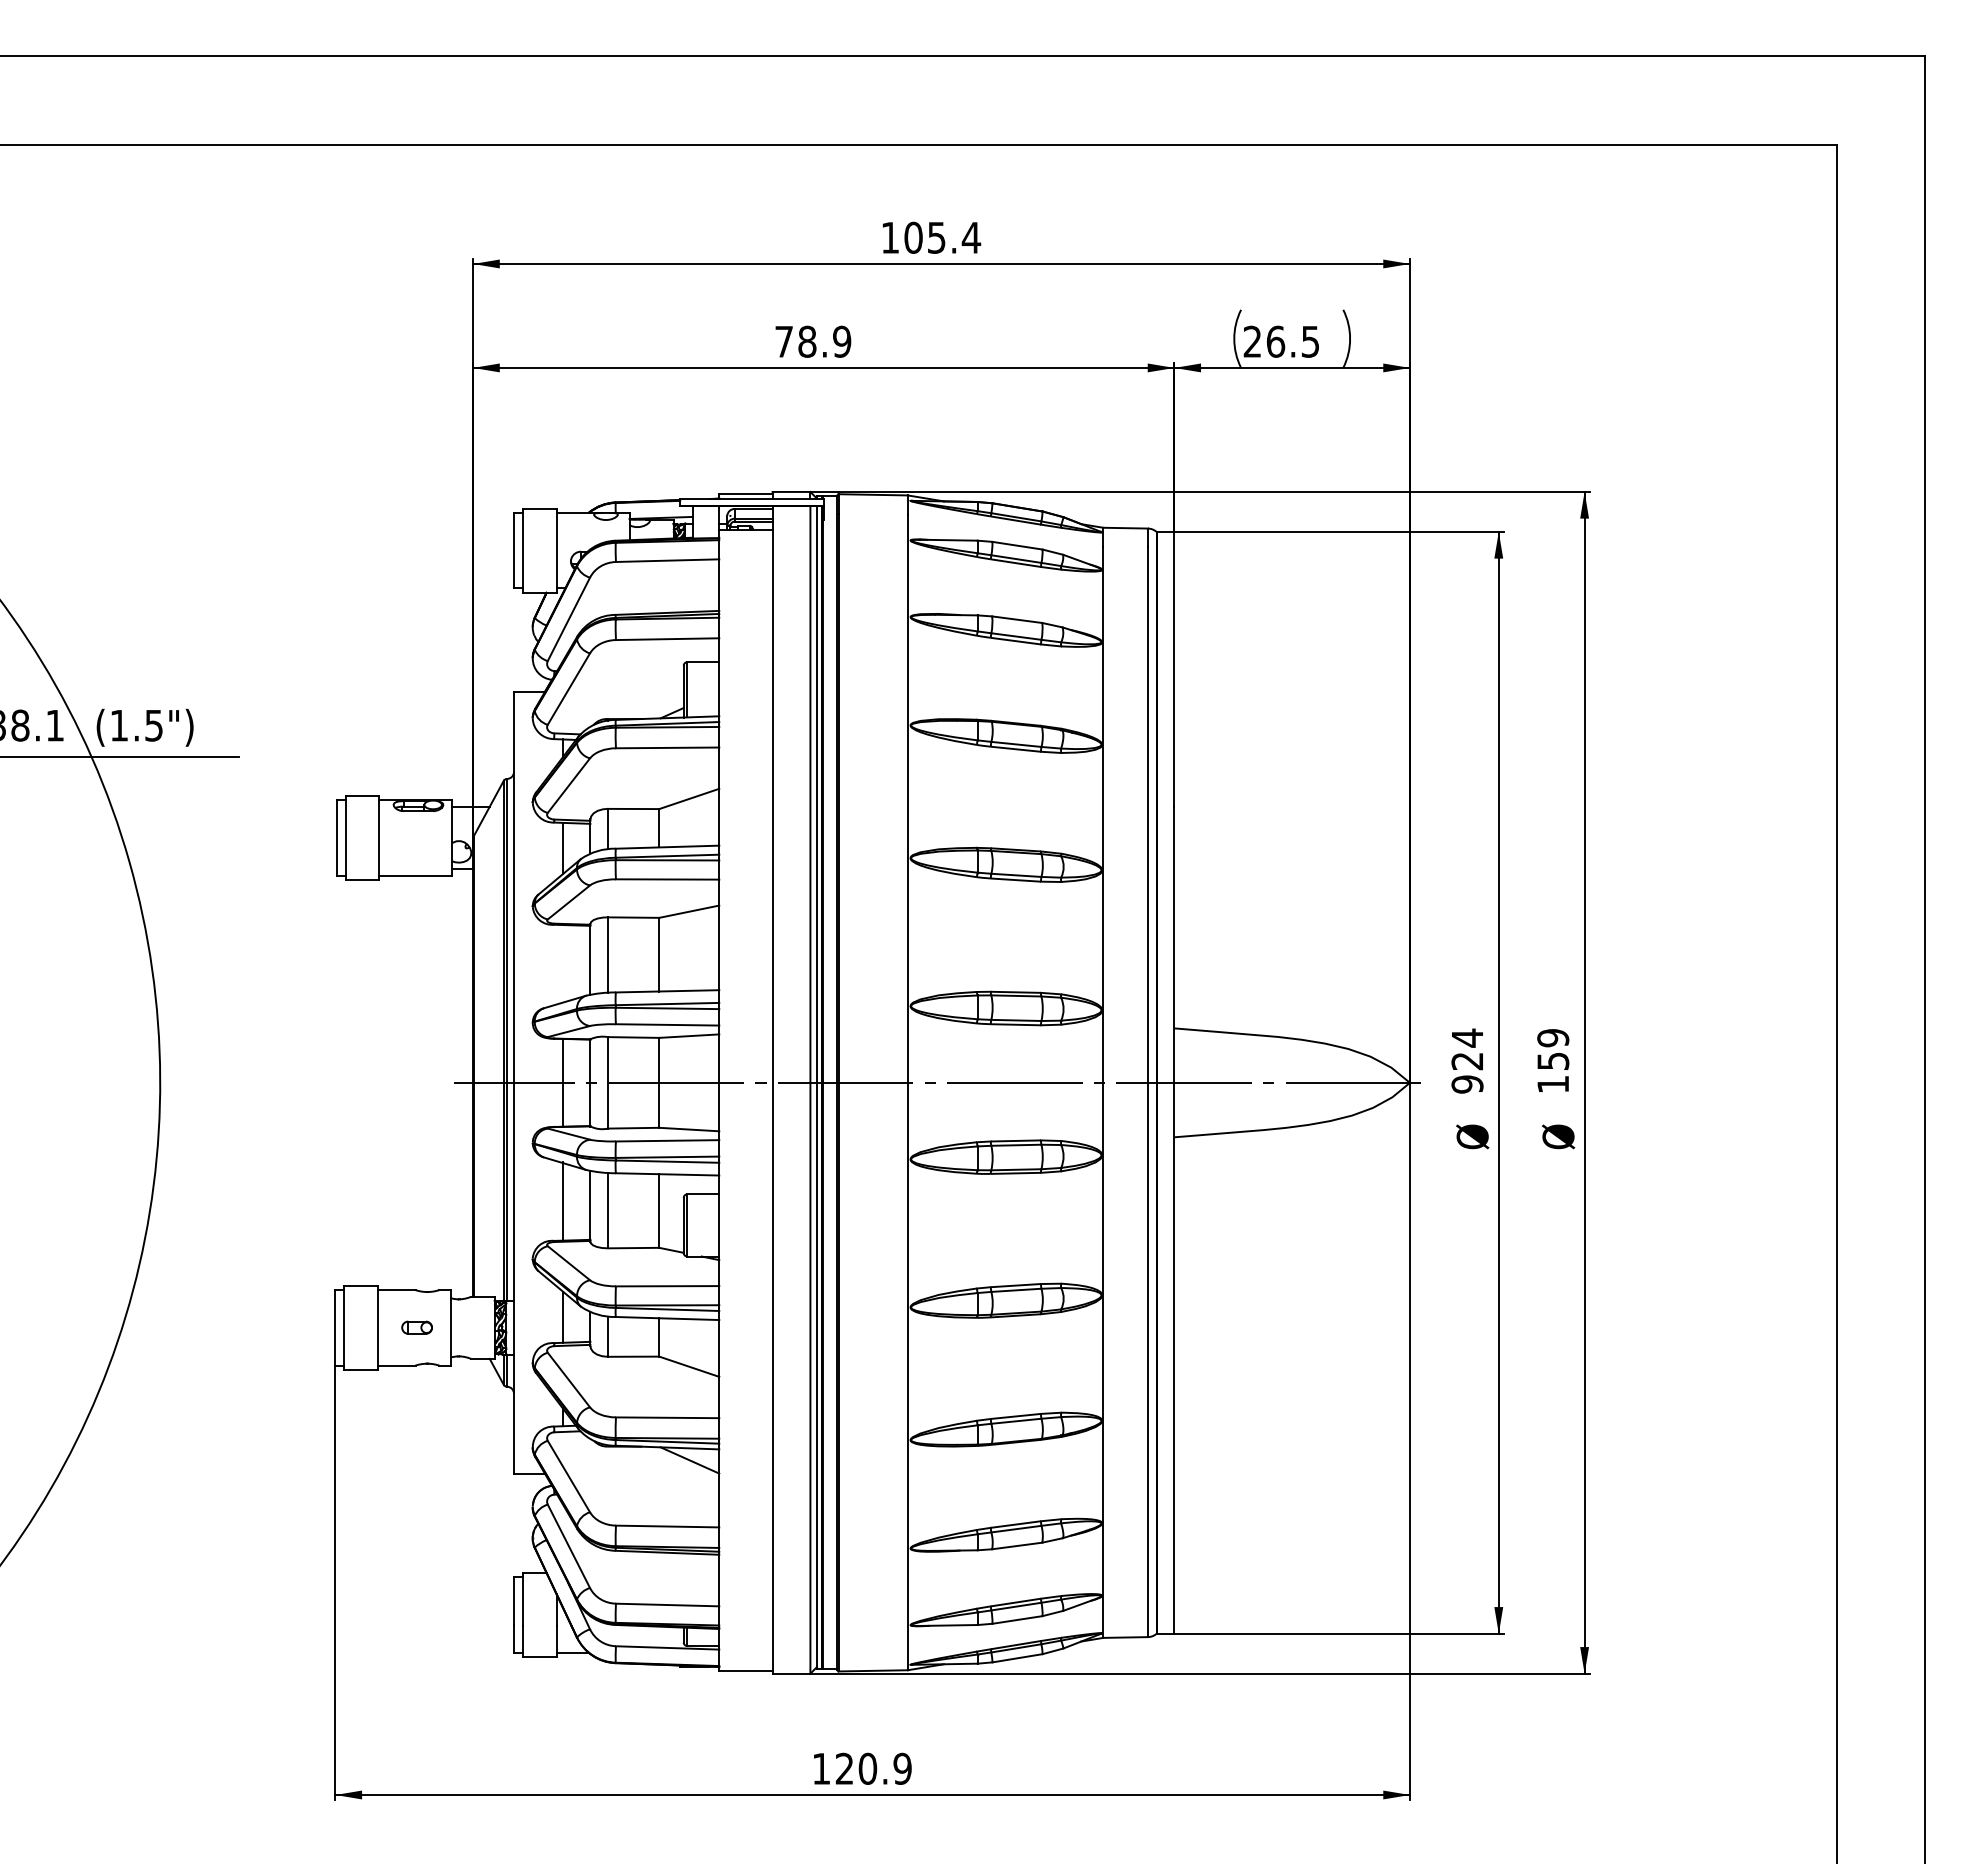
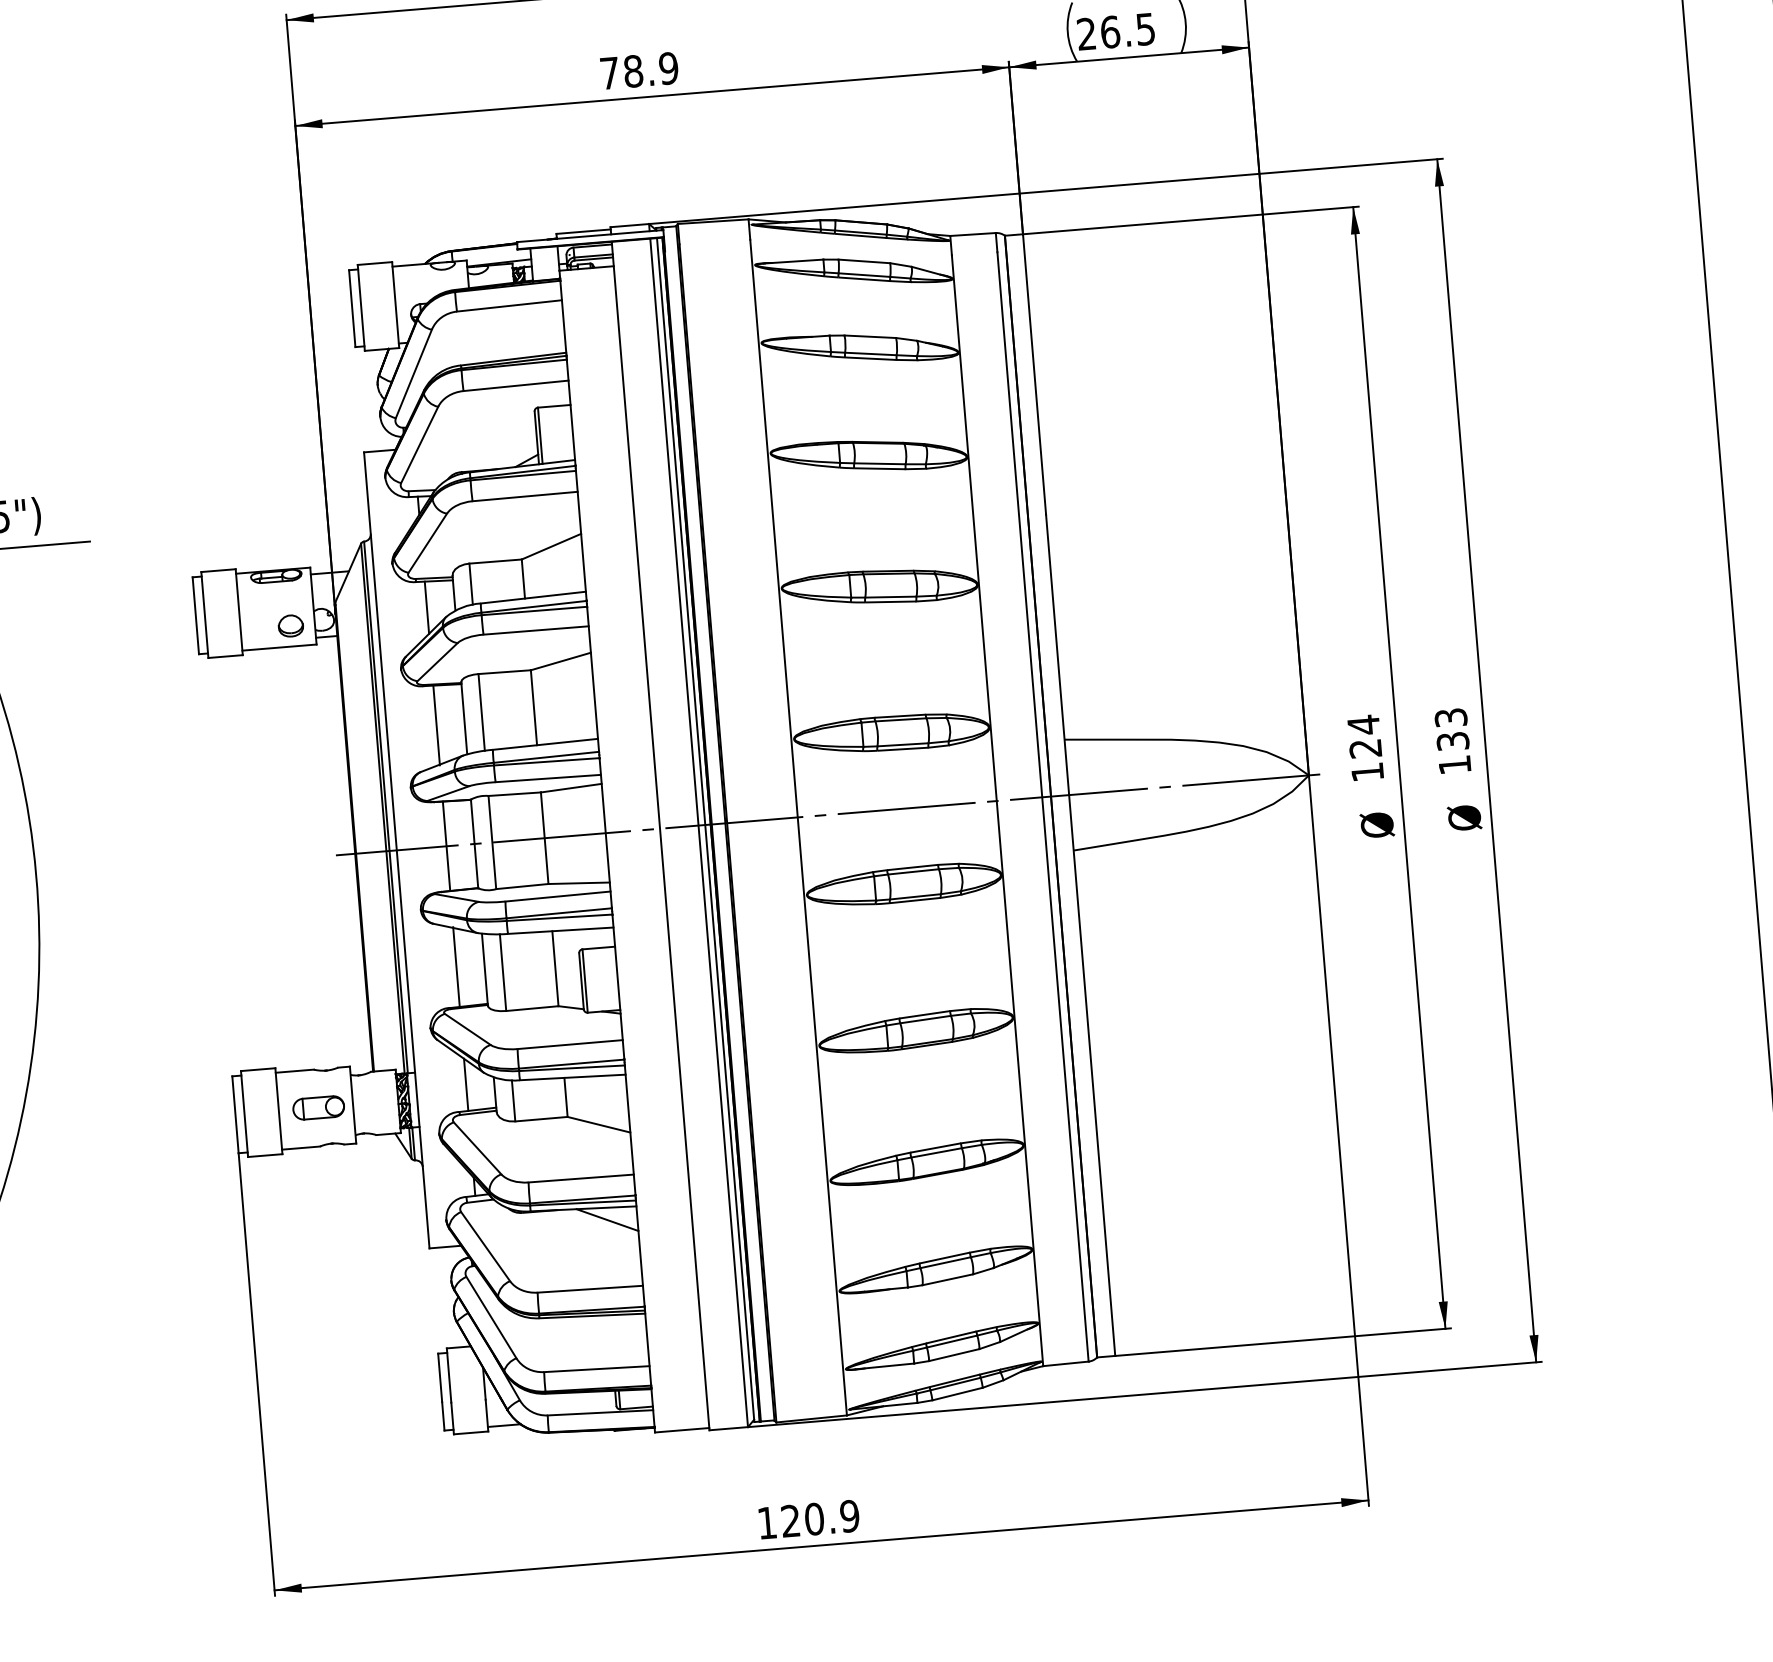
part: (428, 855) -> (290, 626), added
line: (562, 964) -> (436, 725), added
text: (1553, 1049) -> (1452, 729), 159 -> 133
text: (1467, 1084) -> (1367, 772), 924 -> 124
part: (416, 1327) -> (317, 1107), size x1.67

